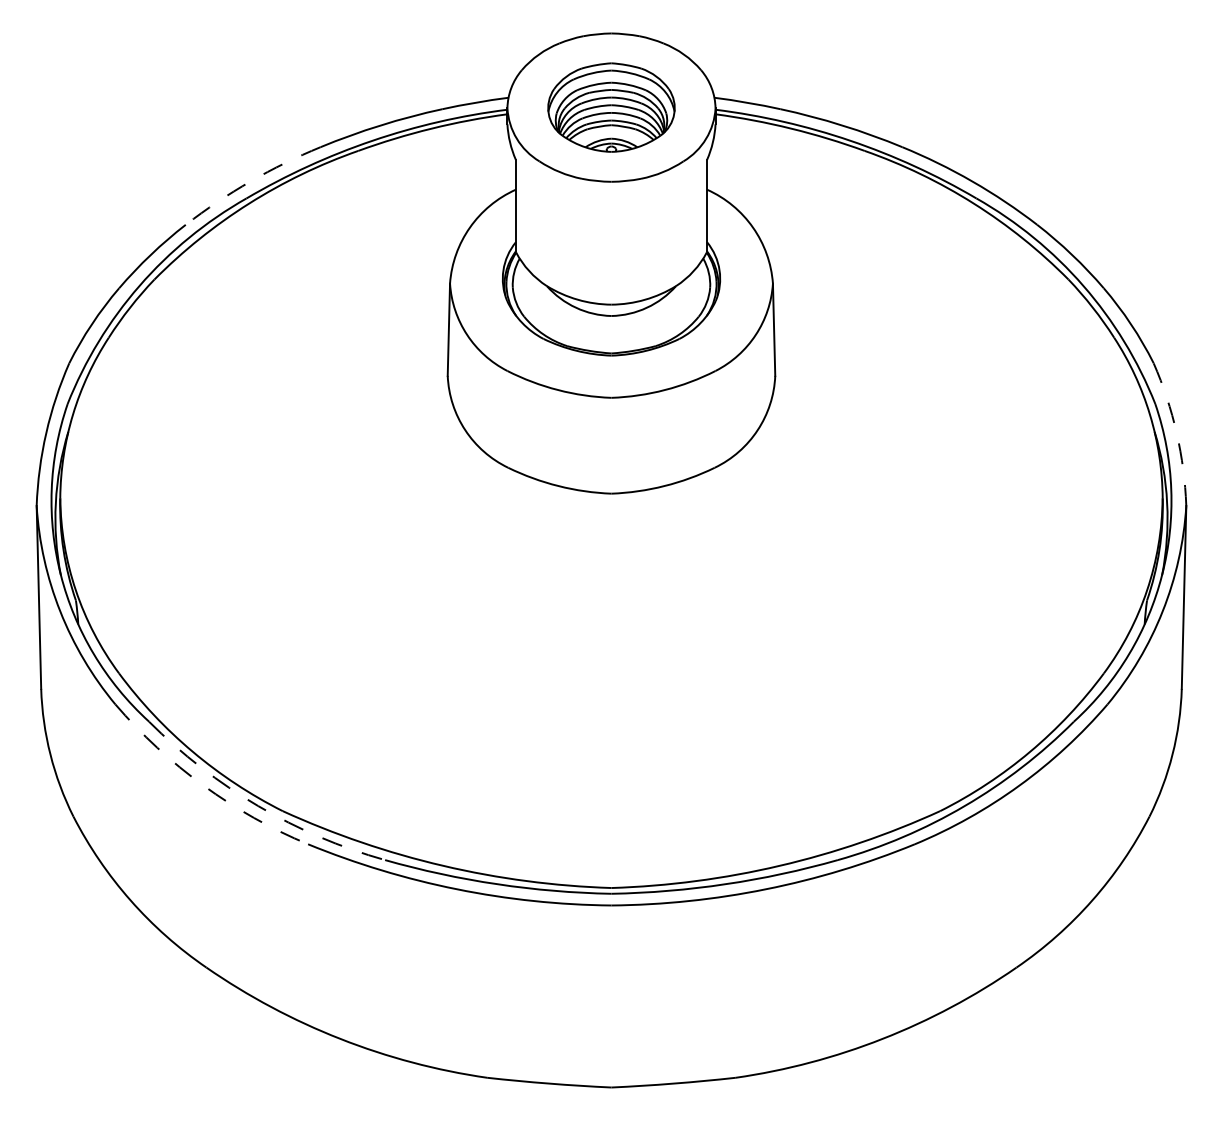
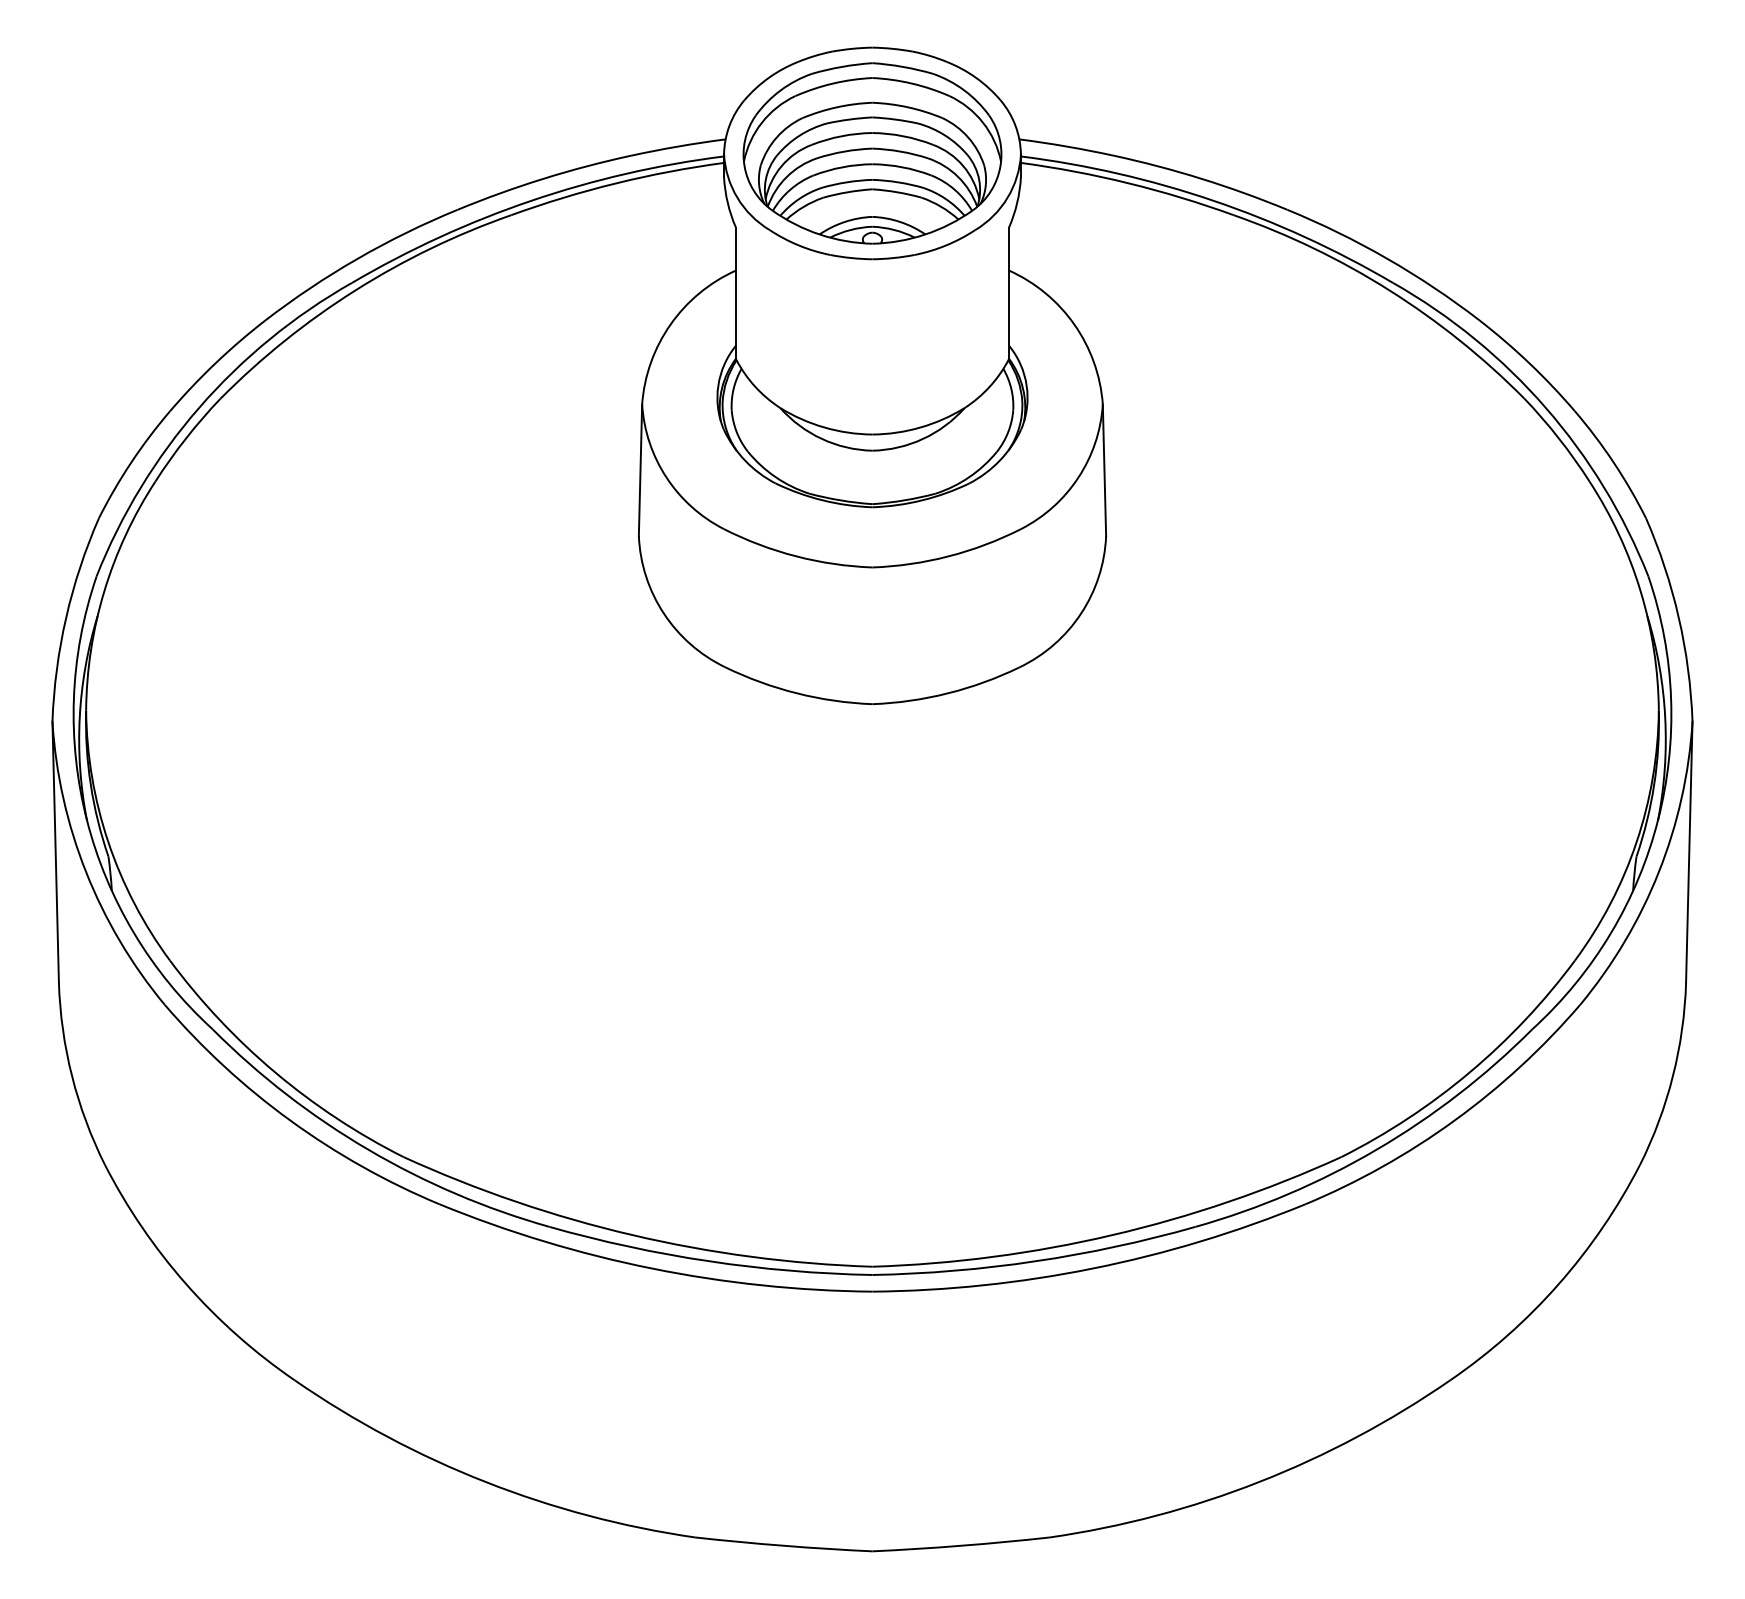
part: (611, 107) -> (872, 153), size x1.43
arc: (250, 181) -> (357, 258), dashed -> solid
arc: (1176, 433) -> (1678, 618), dashed -> solid
arc: (203, 785) -> (290, 1120), dashed -> solid
arc: (258, 806) -> (368, 1150), dashed -> solid

